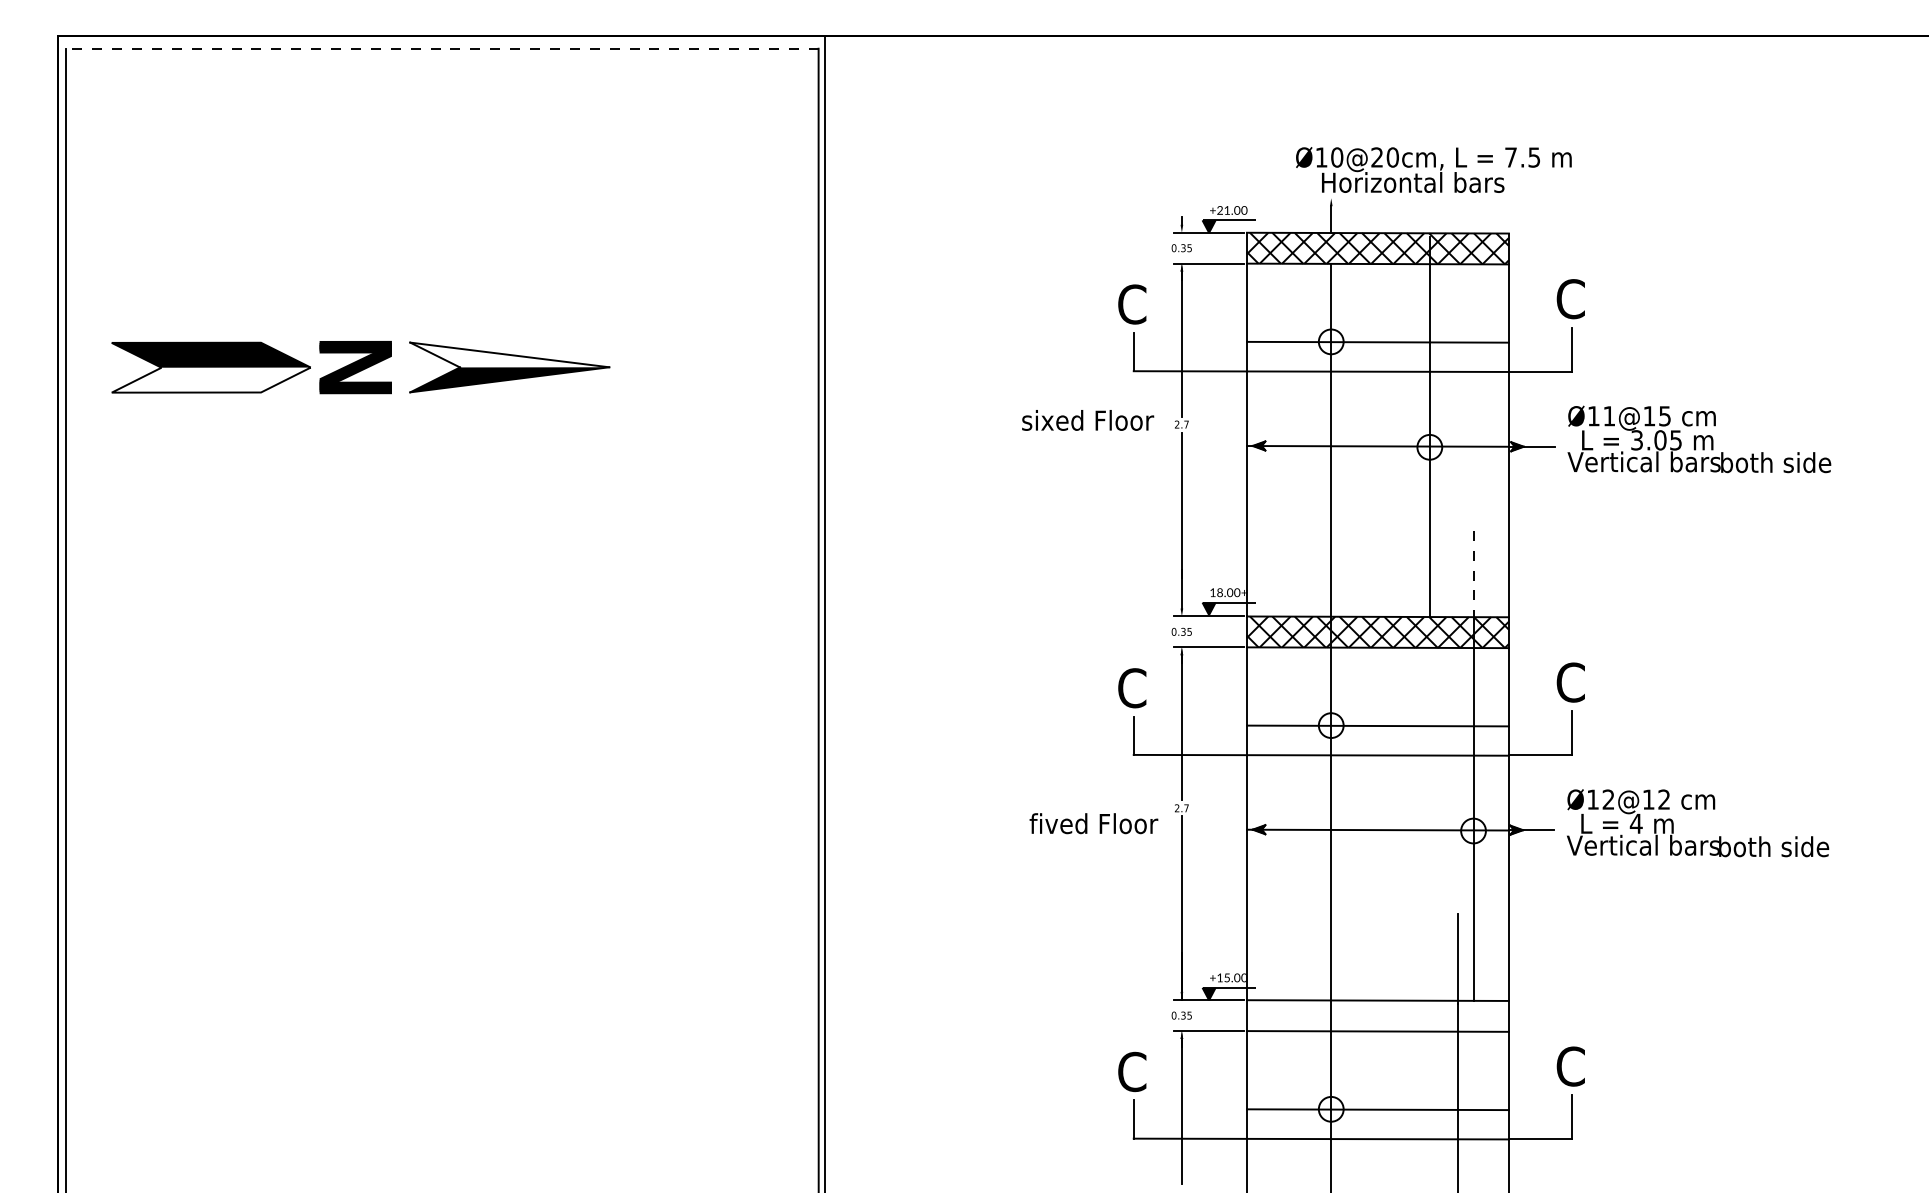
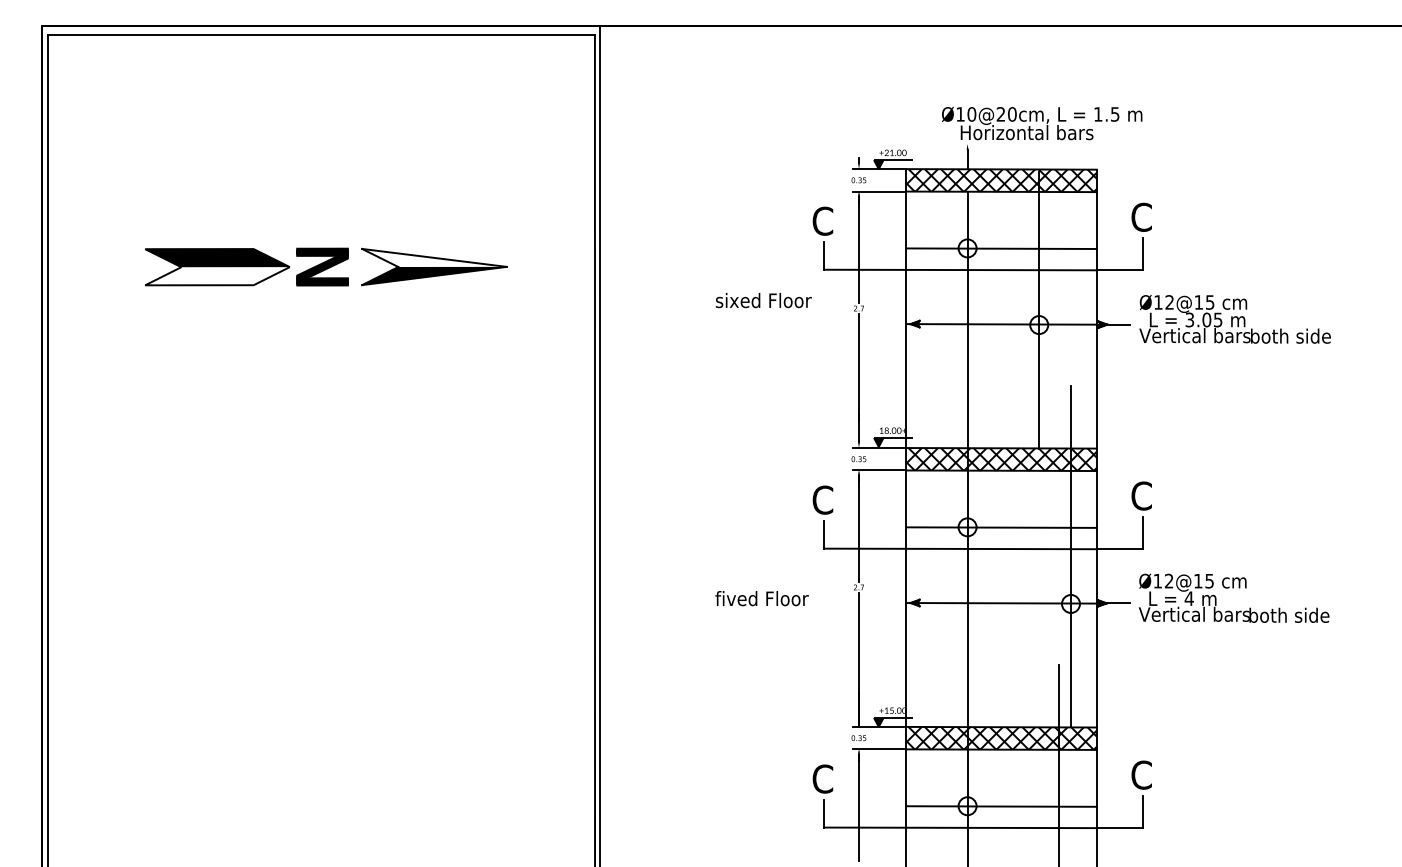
line: (441, 48) -> (320, 35), dashed -> solid
text: (1511, 157) -> (1098, 114), 7.5 -> 1.5
part: (361, 366) -> (326, 266), moved
text: (1609, 416) -> (1169, 302), Ø11@15 -> Ø12@15
text: (1087, 420) -> (763, 300), moved
line: (1472, 575) -> (1070, 418), dashed -> solid
text: (1664, 798) -> (1209, 580), Ø12@12 -> Ø12@15
text: (1093, 823) -> (761, 598), moved
hatch: (1377, 1014) -> (1001, 737), added

